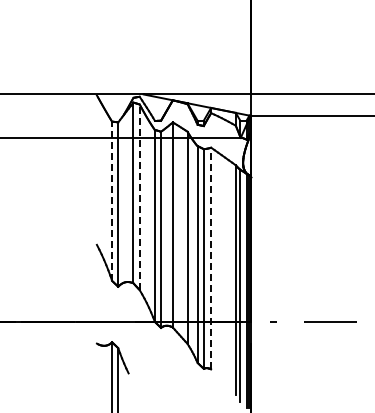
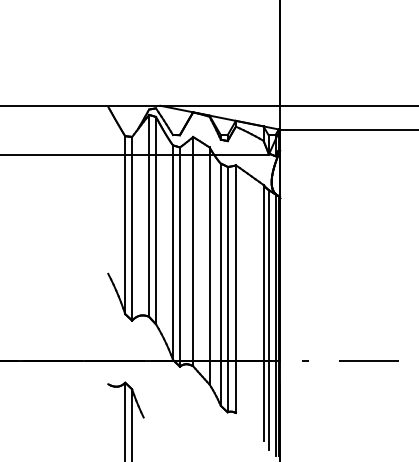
line: (139, 197) -> (155, 220), dashed -> solid
line: (112, 201) -> (125, 225), dashed -> solid
line: (211, 258) -> (236, 289), dashed -> solid

